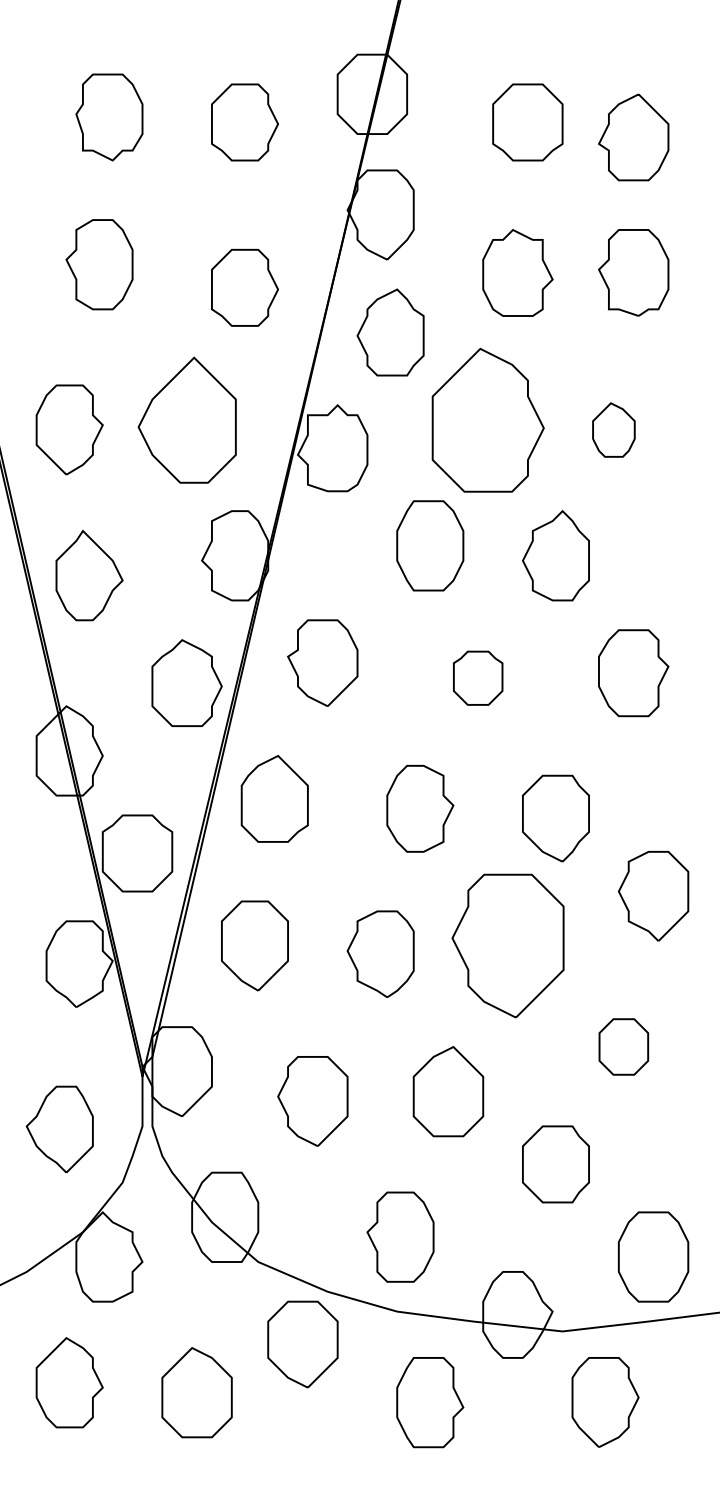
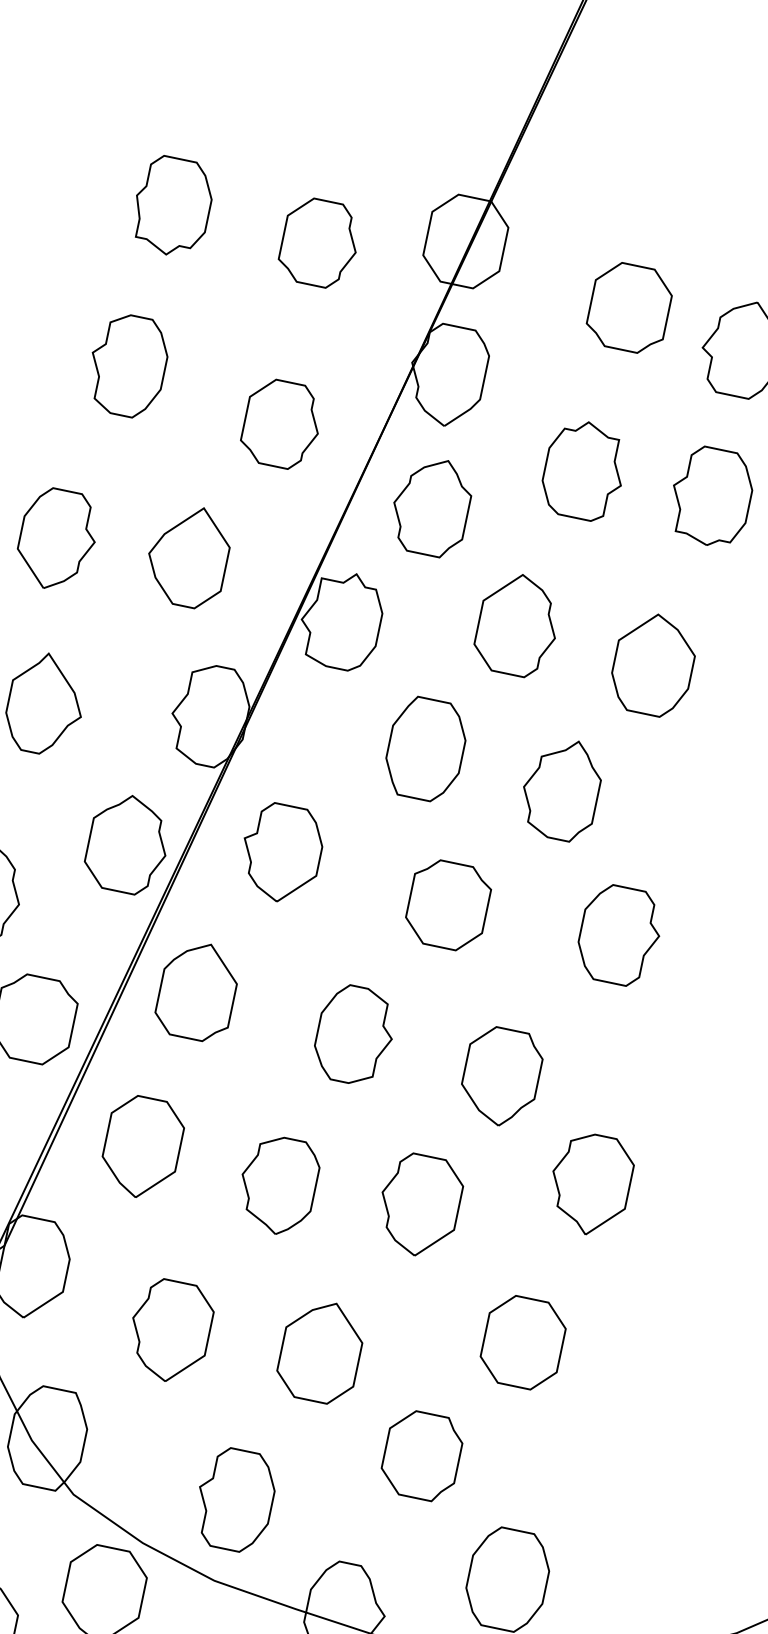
part: (186, 419) -> (187, 555), size x0.71
part: (487, 419) -> (517, 624), size x0.62
part: (613, 429) -> (653, 663), size x1.67
part: (477, 678) -> (447, 905), size x1.43
part: (507, 945) -> (419, 1204), size x0.62
part: (623, 1046) -> (523, 1342), size x1.43

